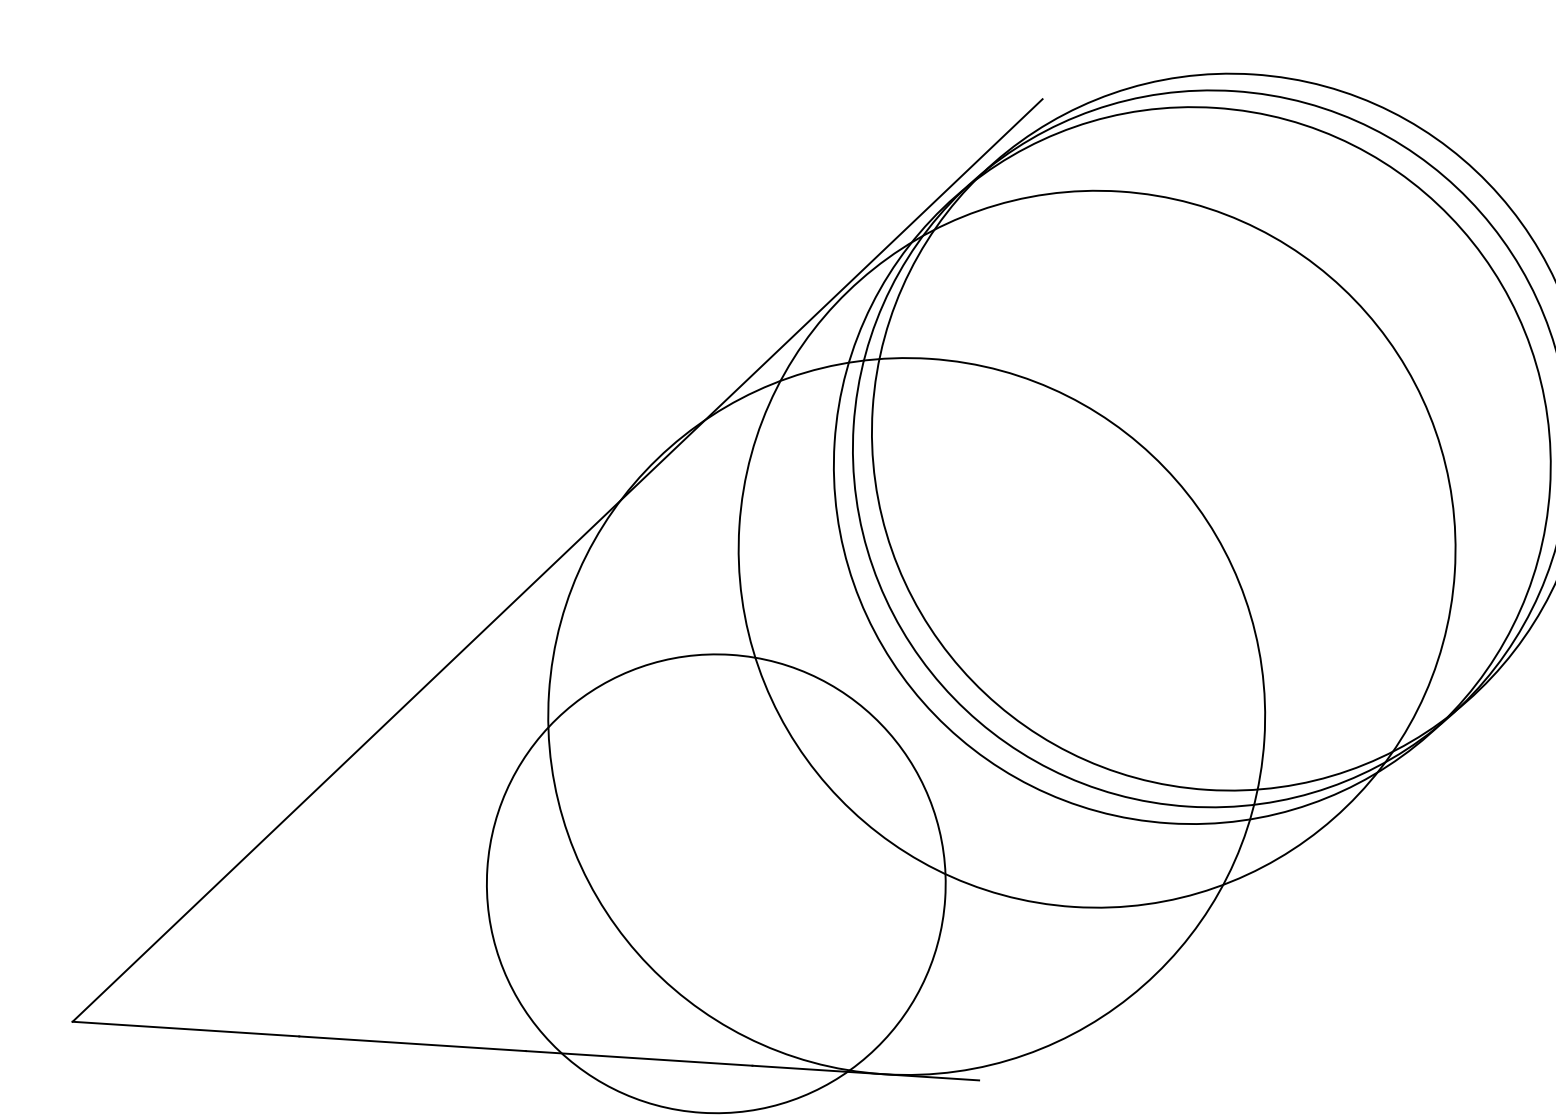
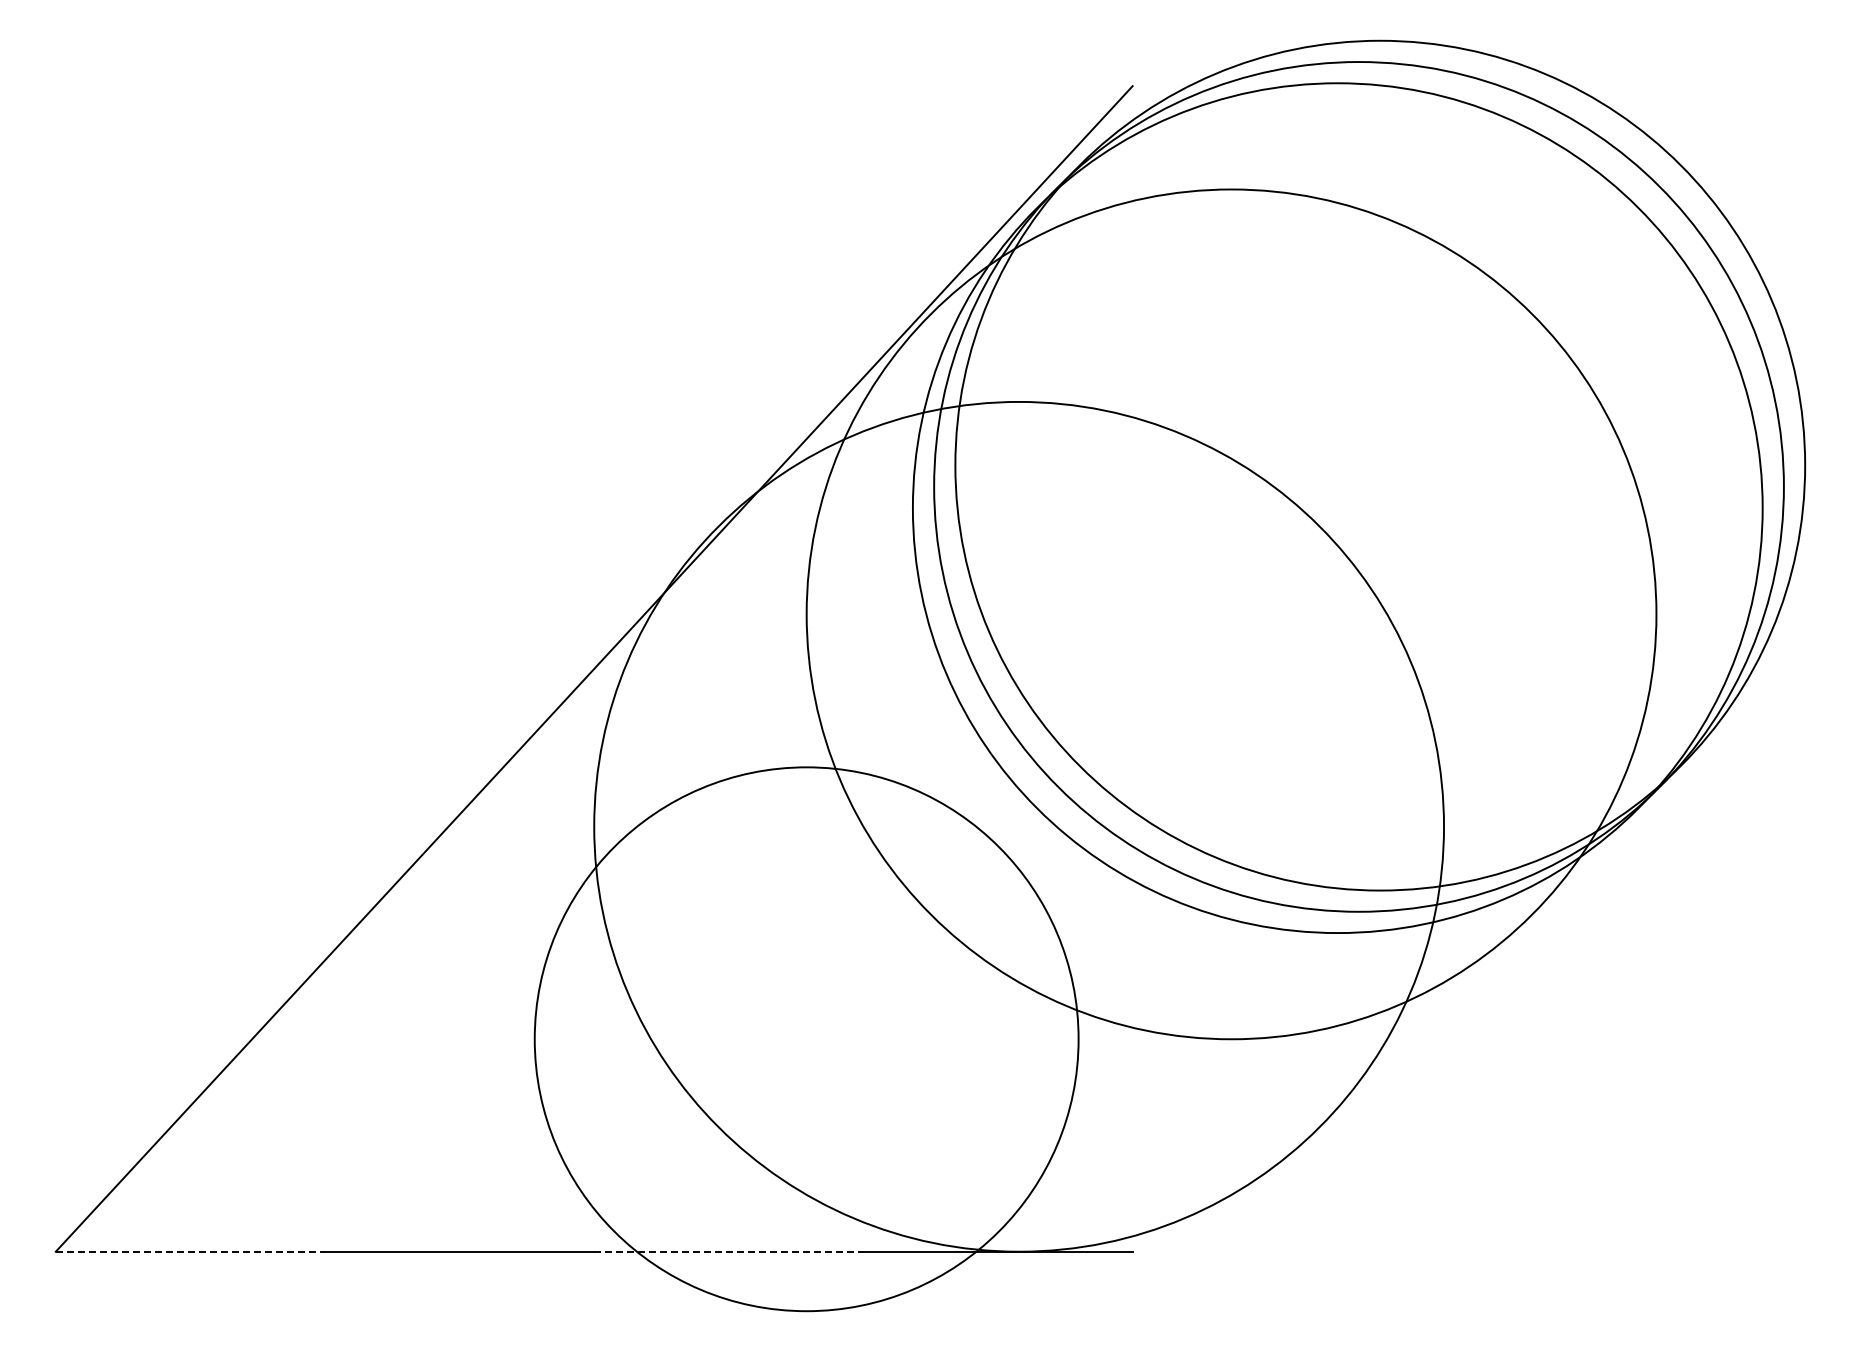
line: (186, 1028) -> (190, 1251), solid -> dashed
line: (638, 1058) -> (728, 1251), solid -> dashed

